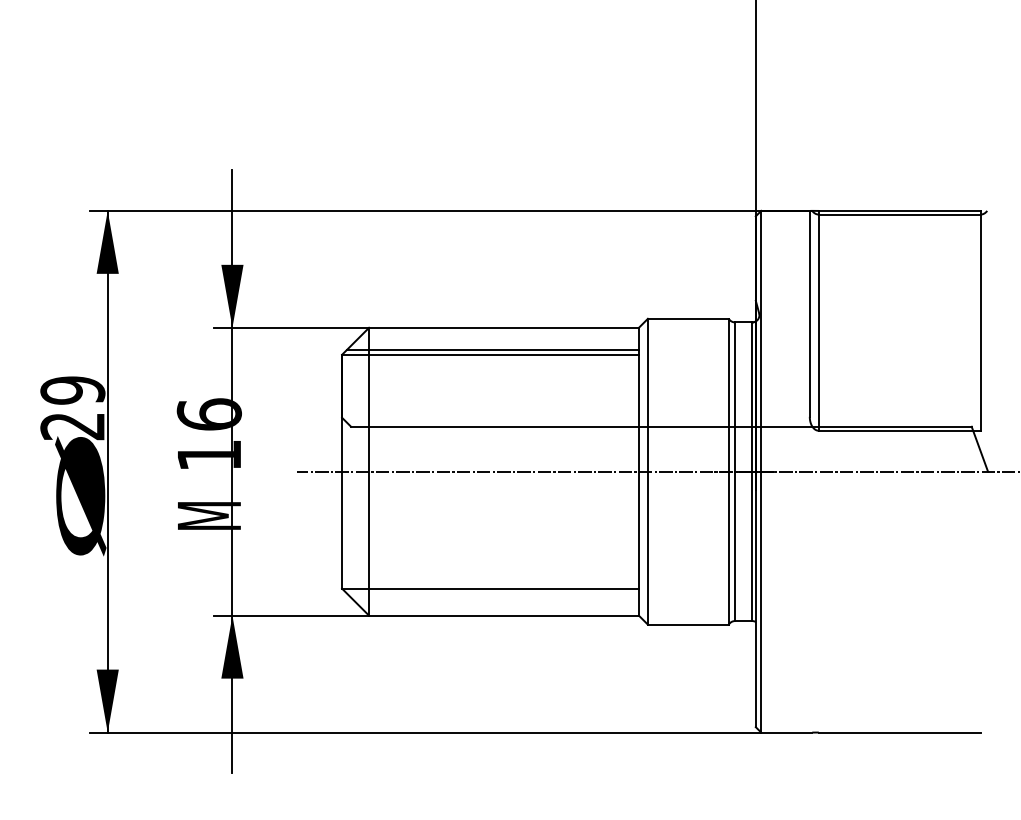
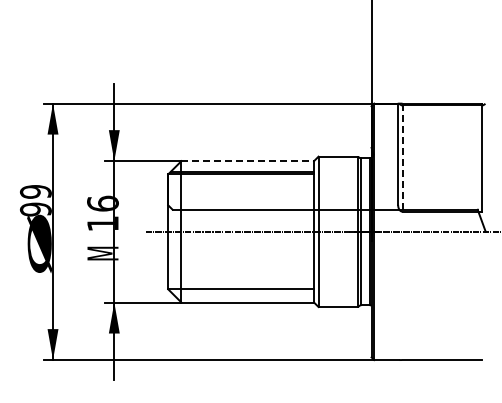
line: (818, 322) -> (402, 158), solid -> dashed
line: (505, 328) -> (248, 161), solid -> dashed
text: (72, 426) -> (35, 209), 29 -> 99

